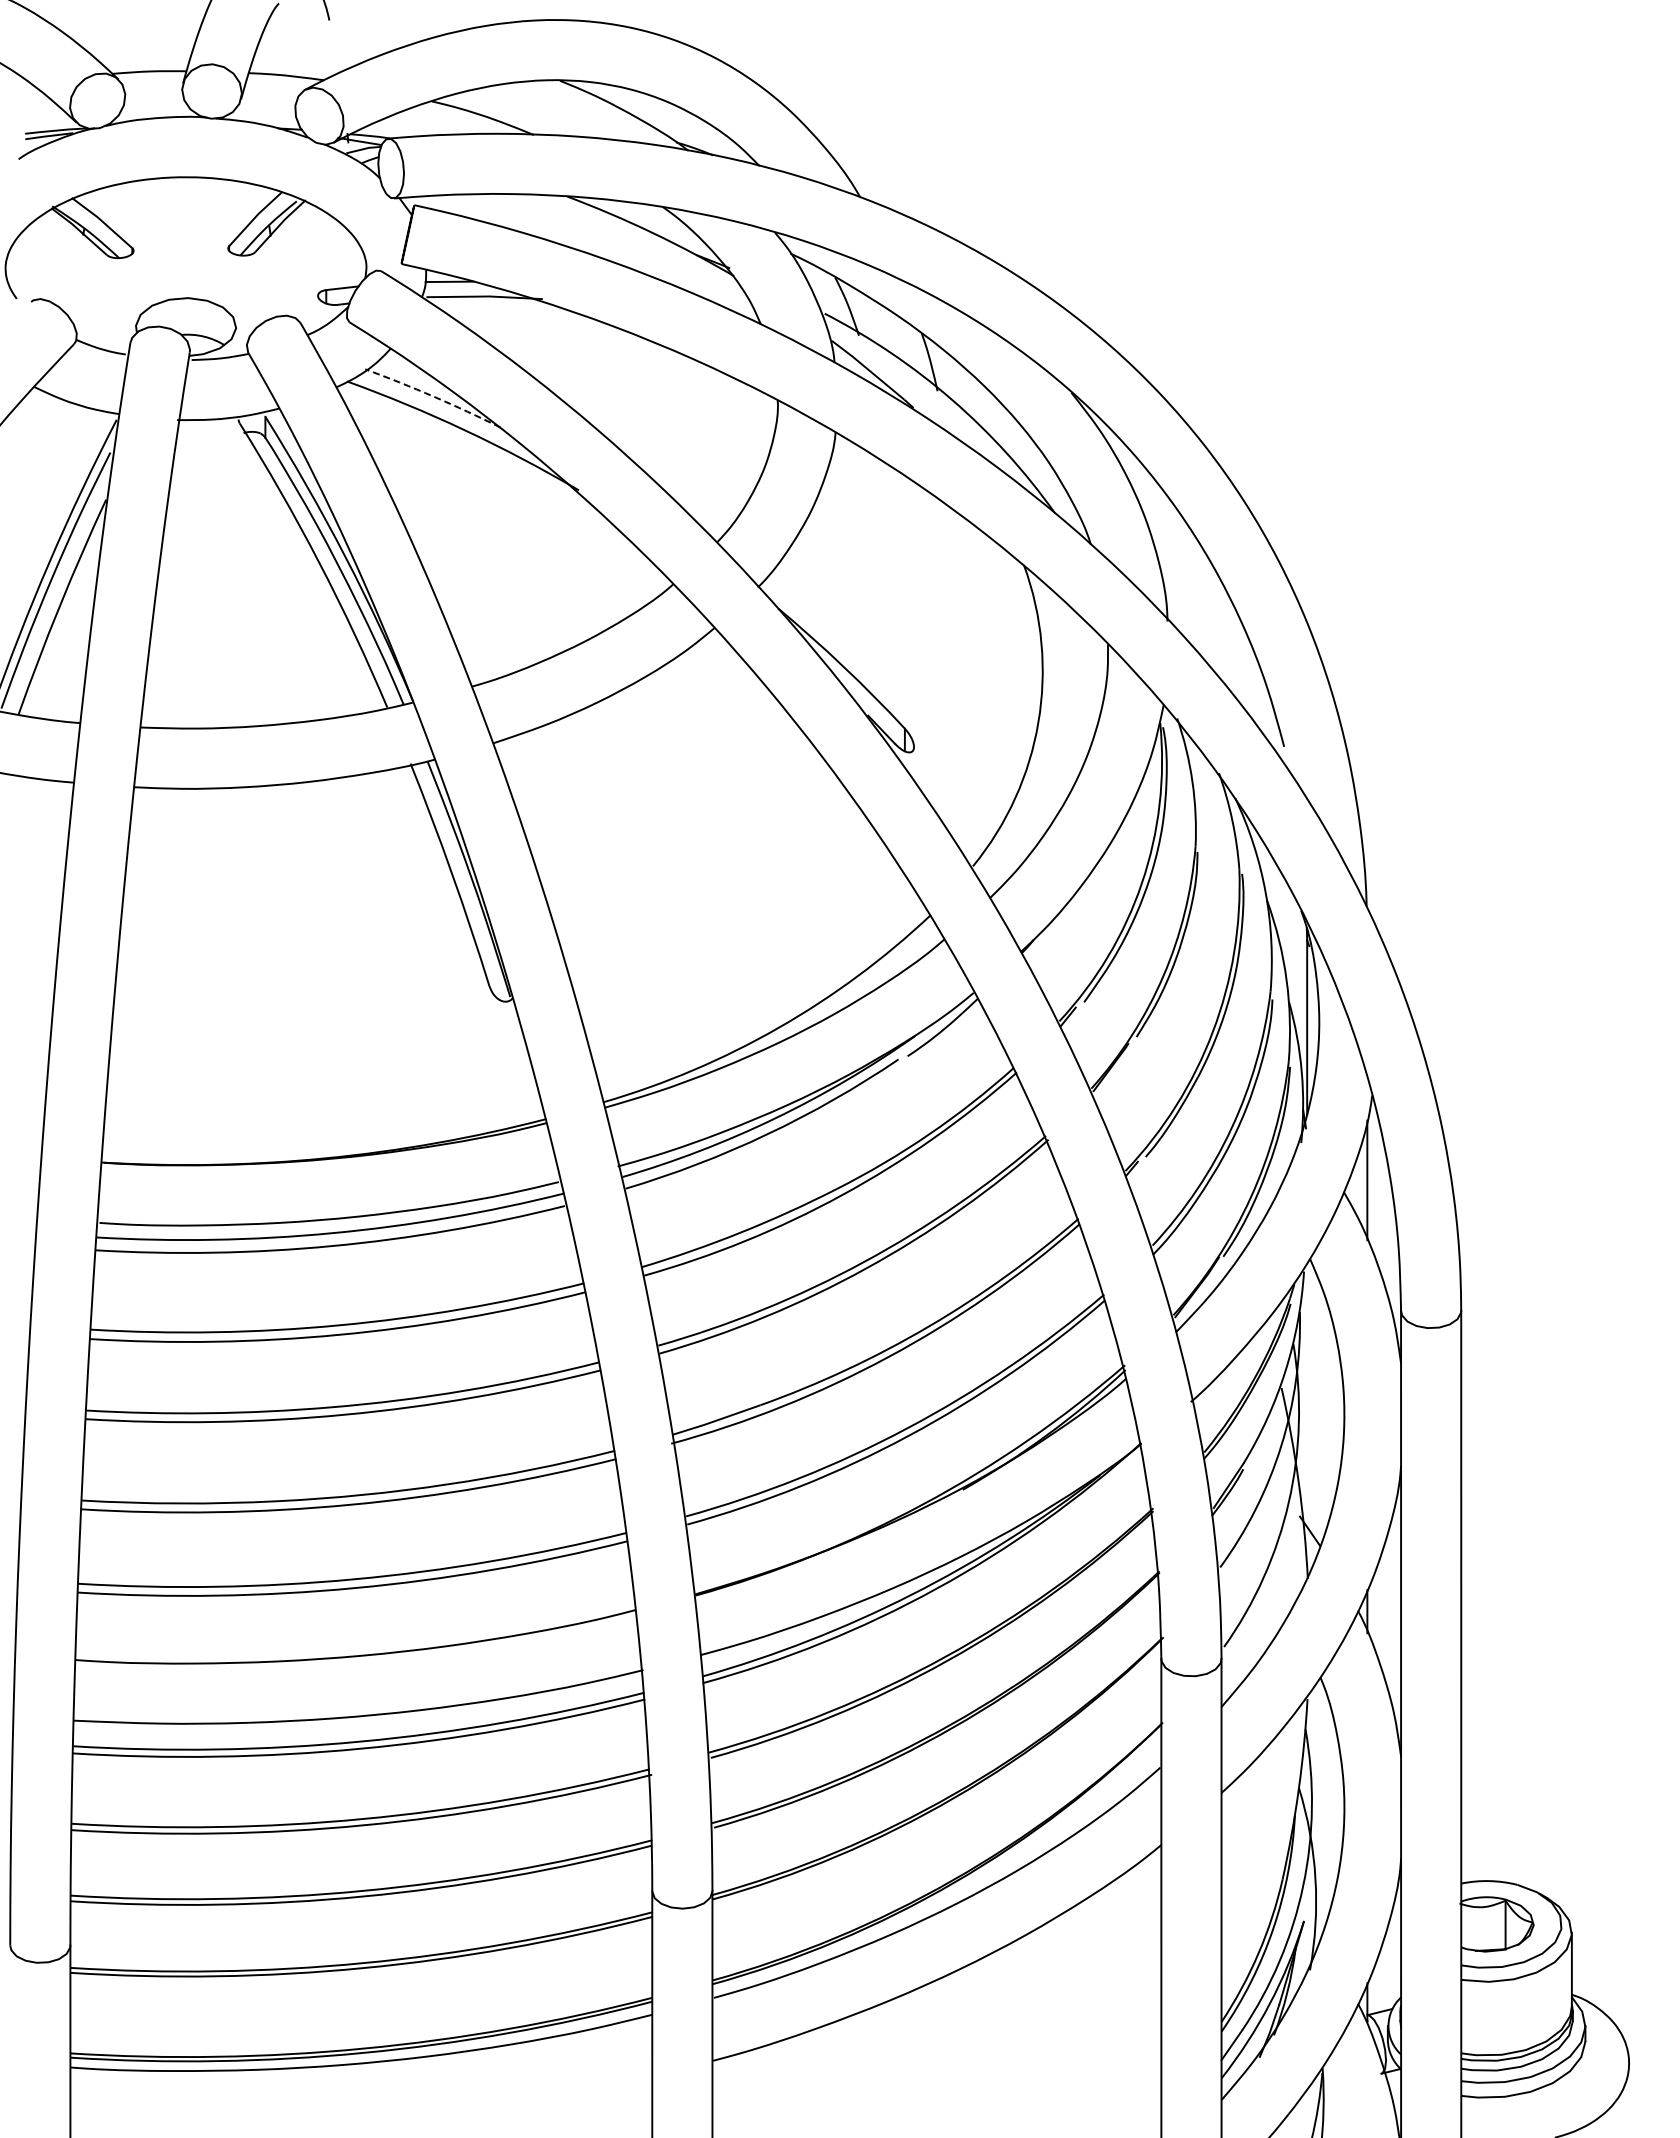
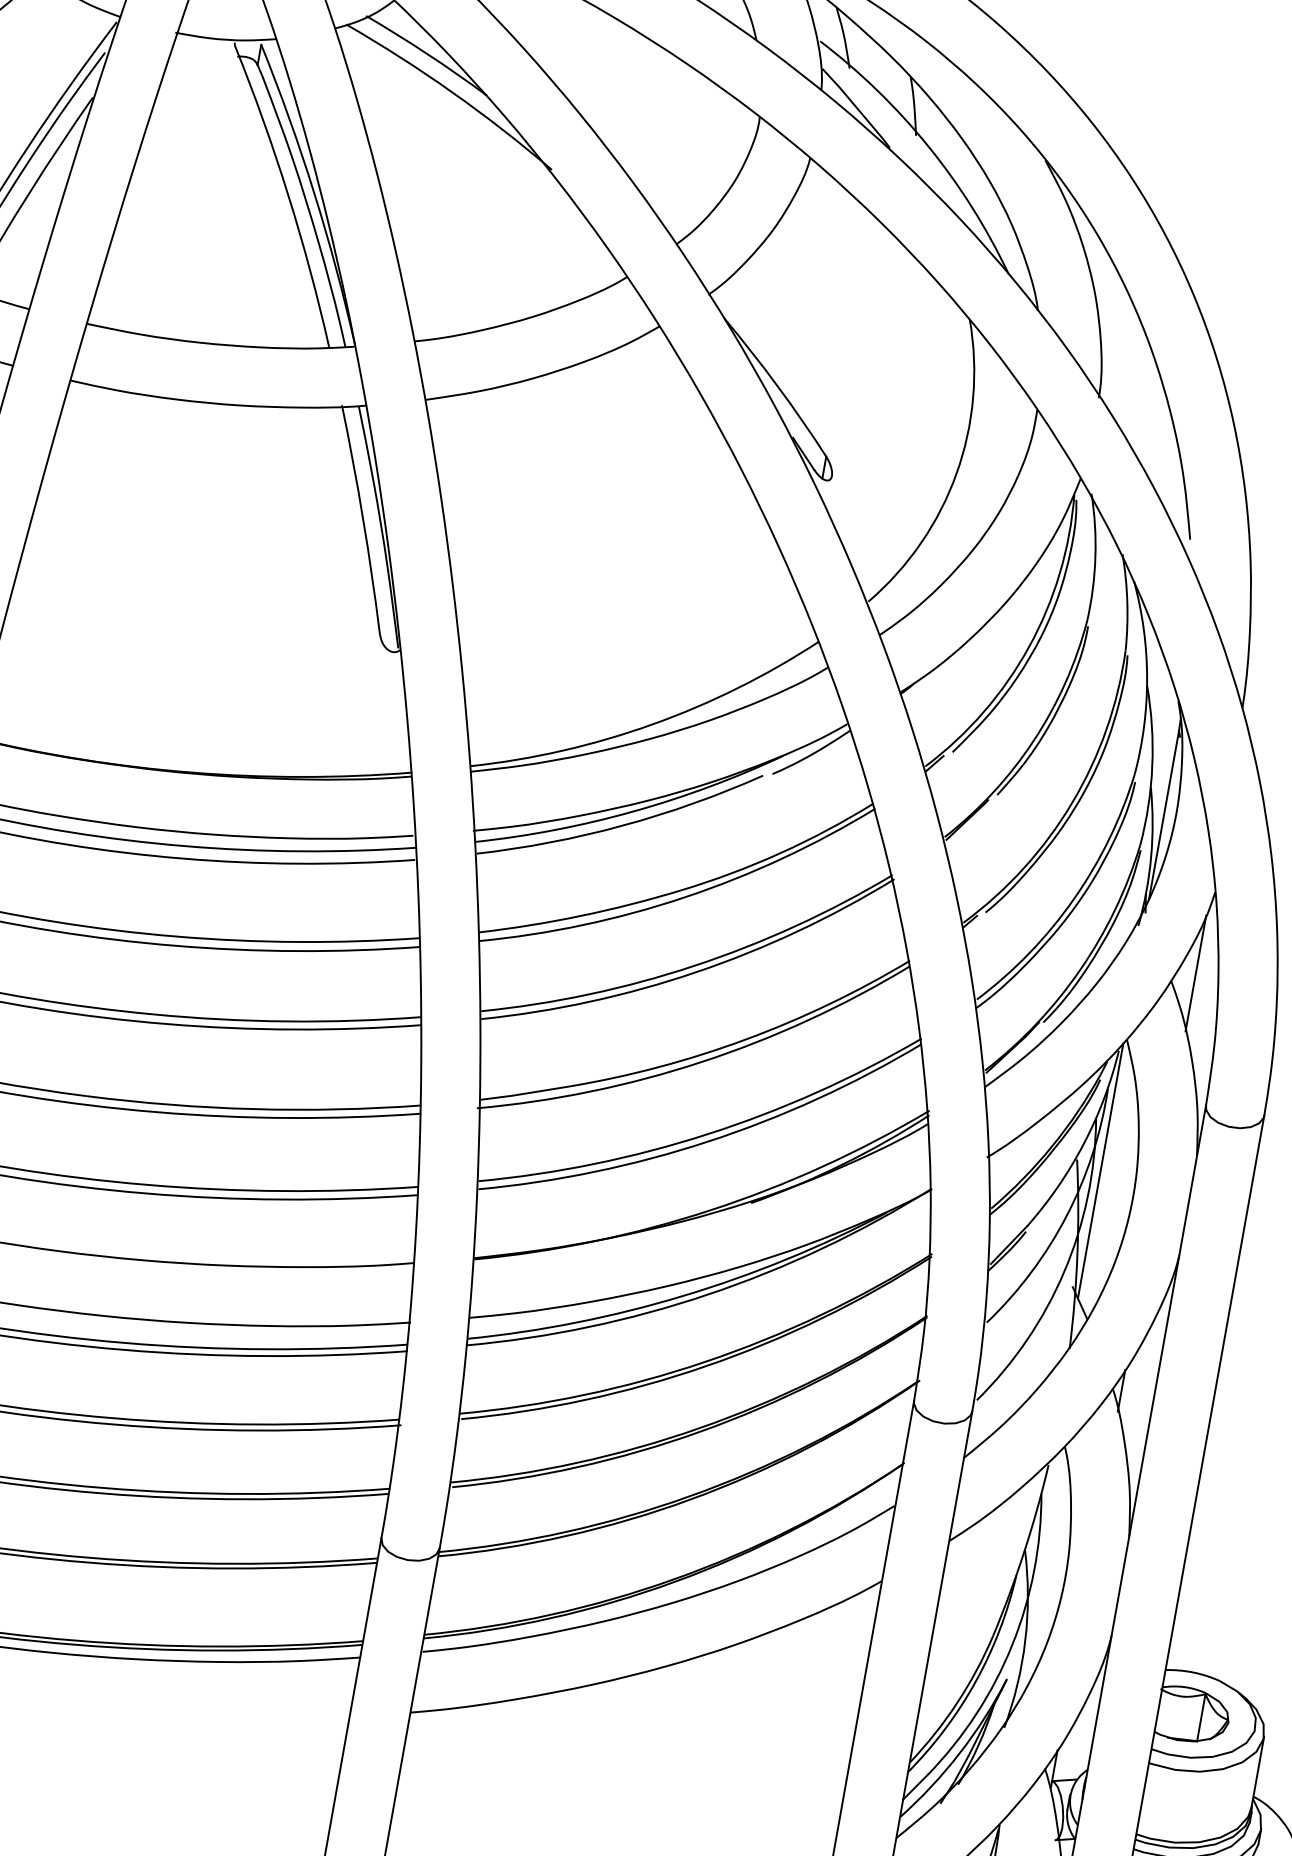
arc: (433, 396) -> (427, 54), dashed -> solid
line: (1307, 1395) -> (1100, 1171), added

